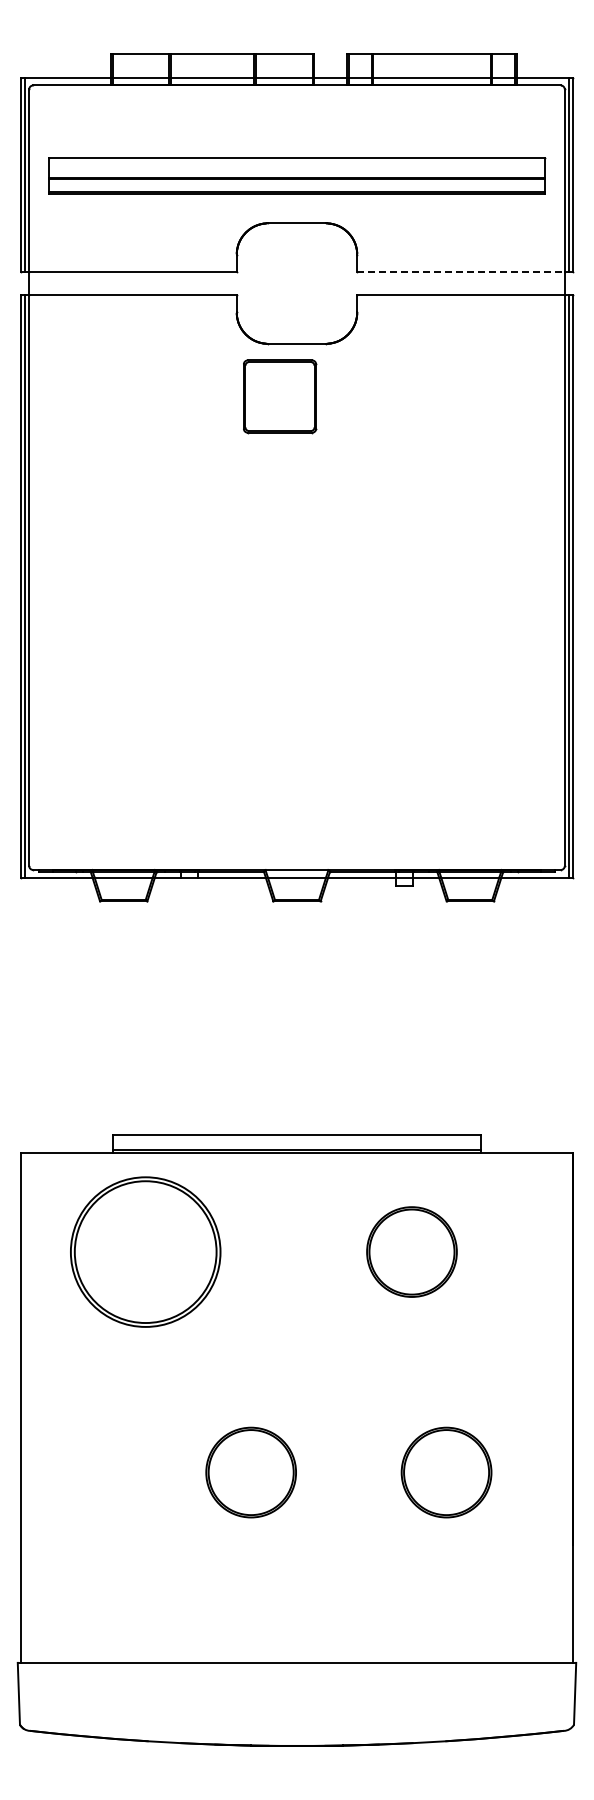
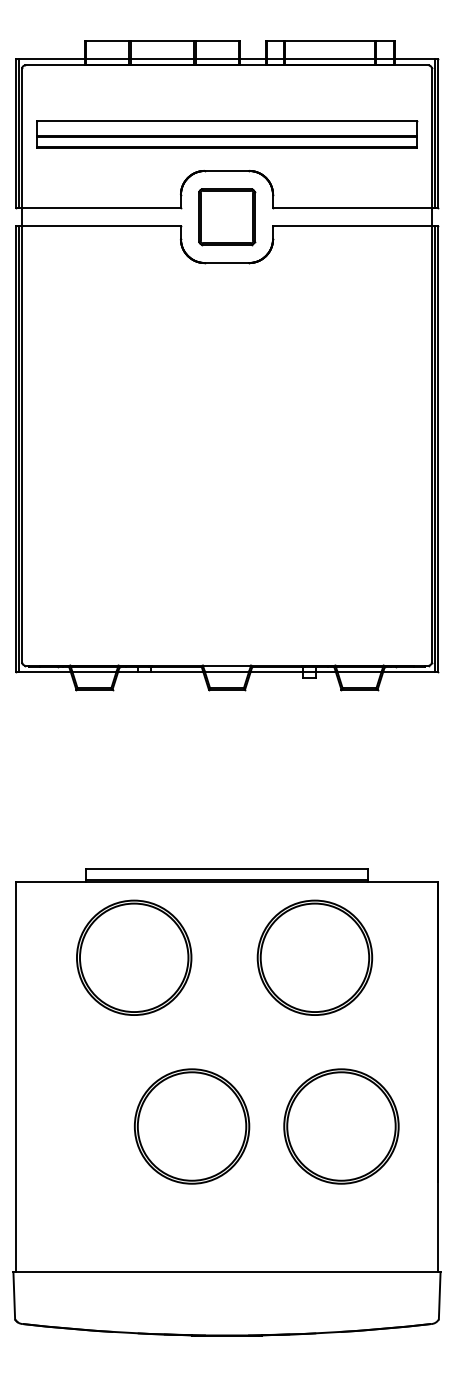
line: (462, 271) -> (353, 207), dashed -> solid
part: (280, 396) -> (227, 216), moved
part: (145, 1251) -> (134, 957), moved
part: (411, 1251) -> (314, 957), size x1.67
part: (250, 1472) -> (191, 1126), size x1.67
part: (446, 1472) -> (341, 1126), size x1.67

